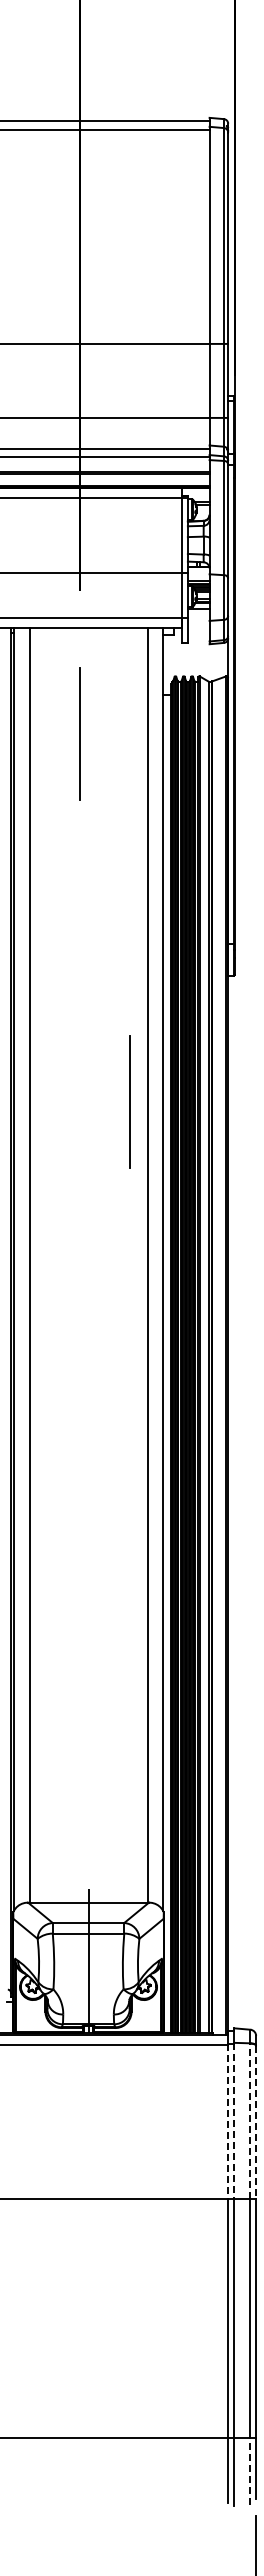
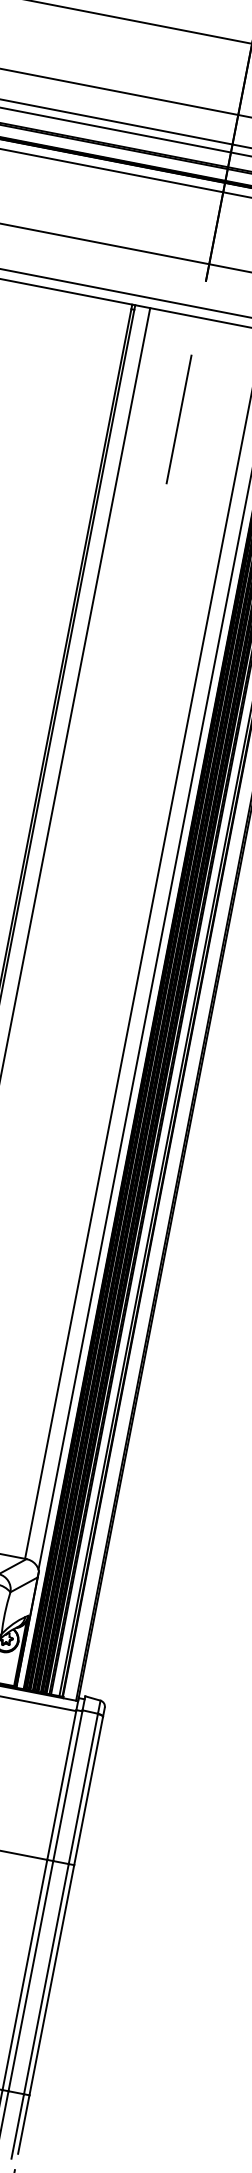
line: (129, 1101) -> (157, 783), removed
line: (228, 2121) -> (62, 1784), dashed -> solid
line: (234, 2121) -> (67, 1786), dashed -> solid
line: (250, 2121) -> (83, 1789), dashed -> solid
line: (256, 2122) -> (88, 1791), dashed -> solid
line: (250, 2470) -> (17, 2125), dashed -> solid

